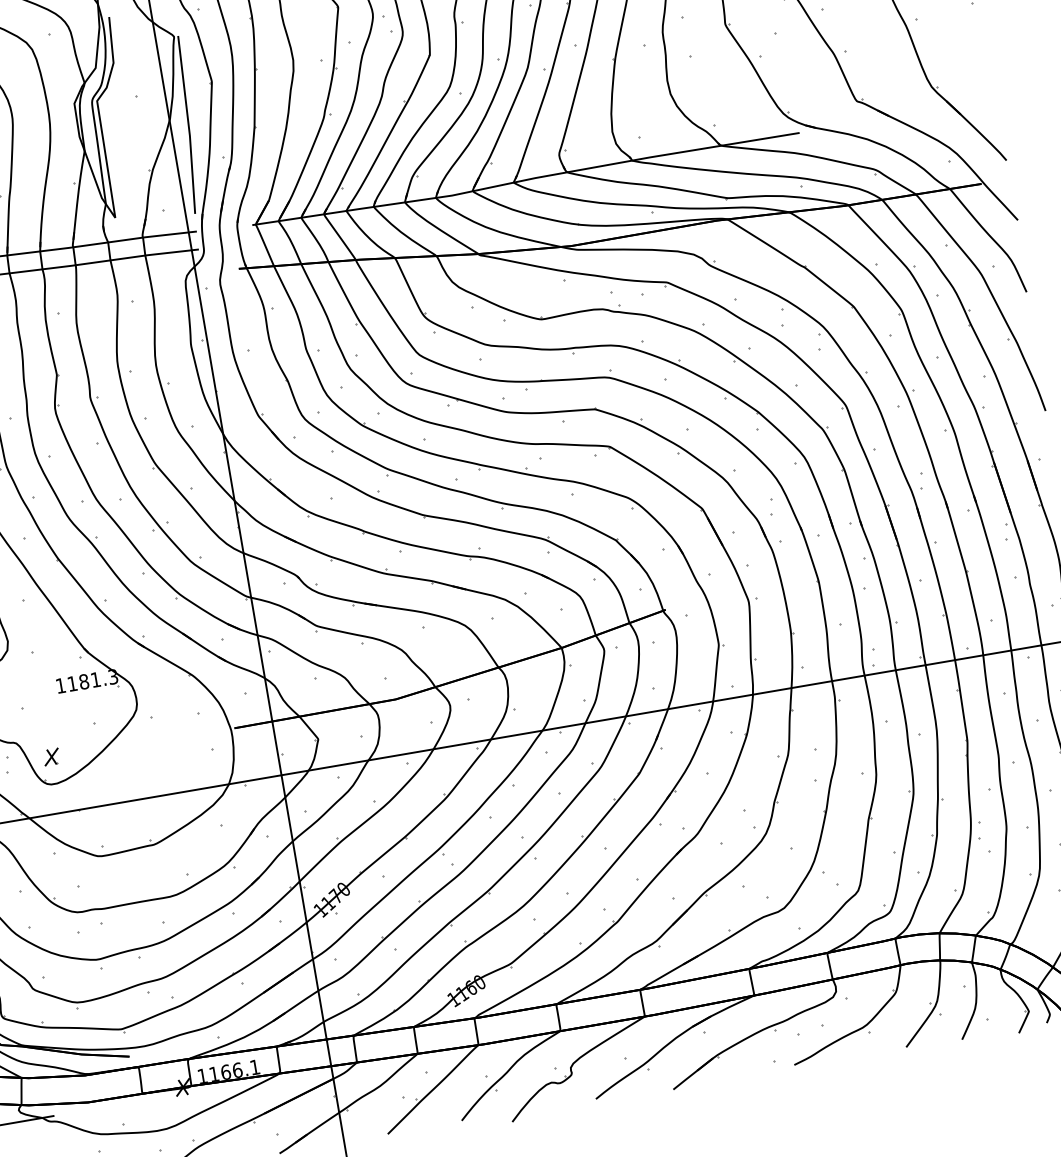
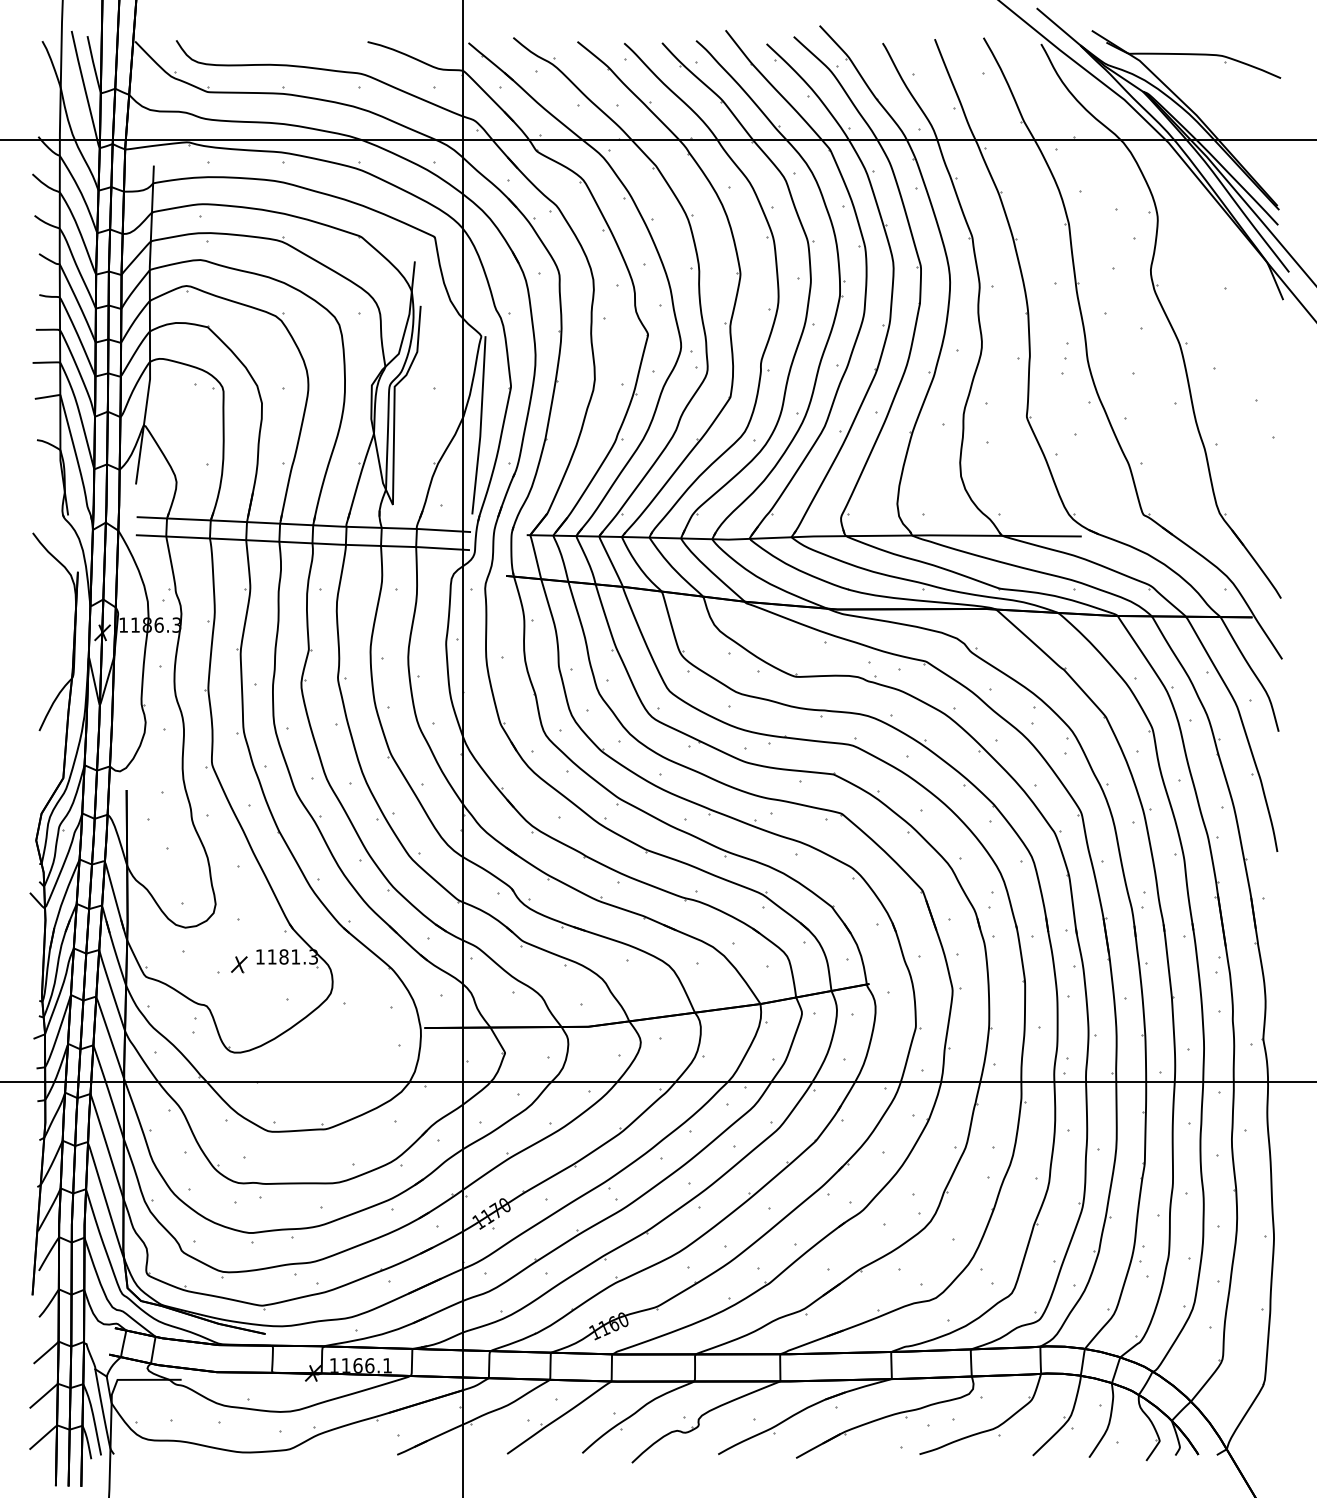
part: (51, 756) -> (239, 964), moved

